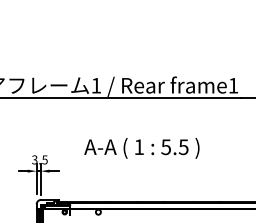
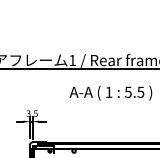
text: (141, 148) -> (110, 93), moved

